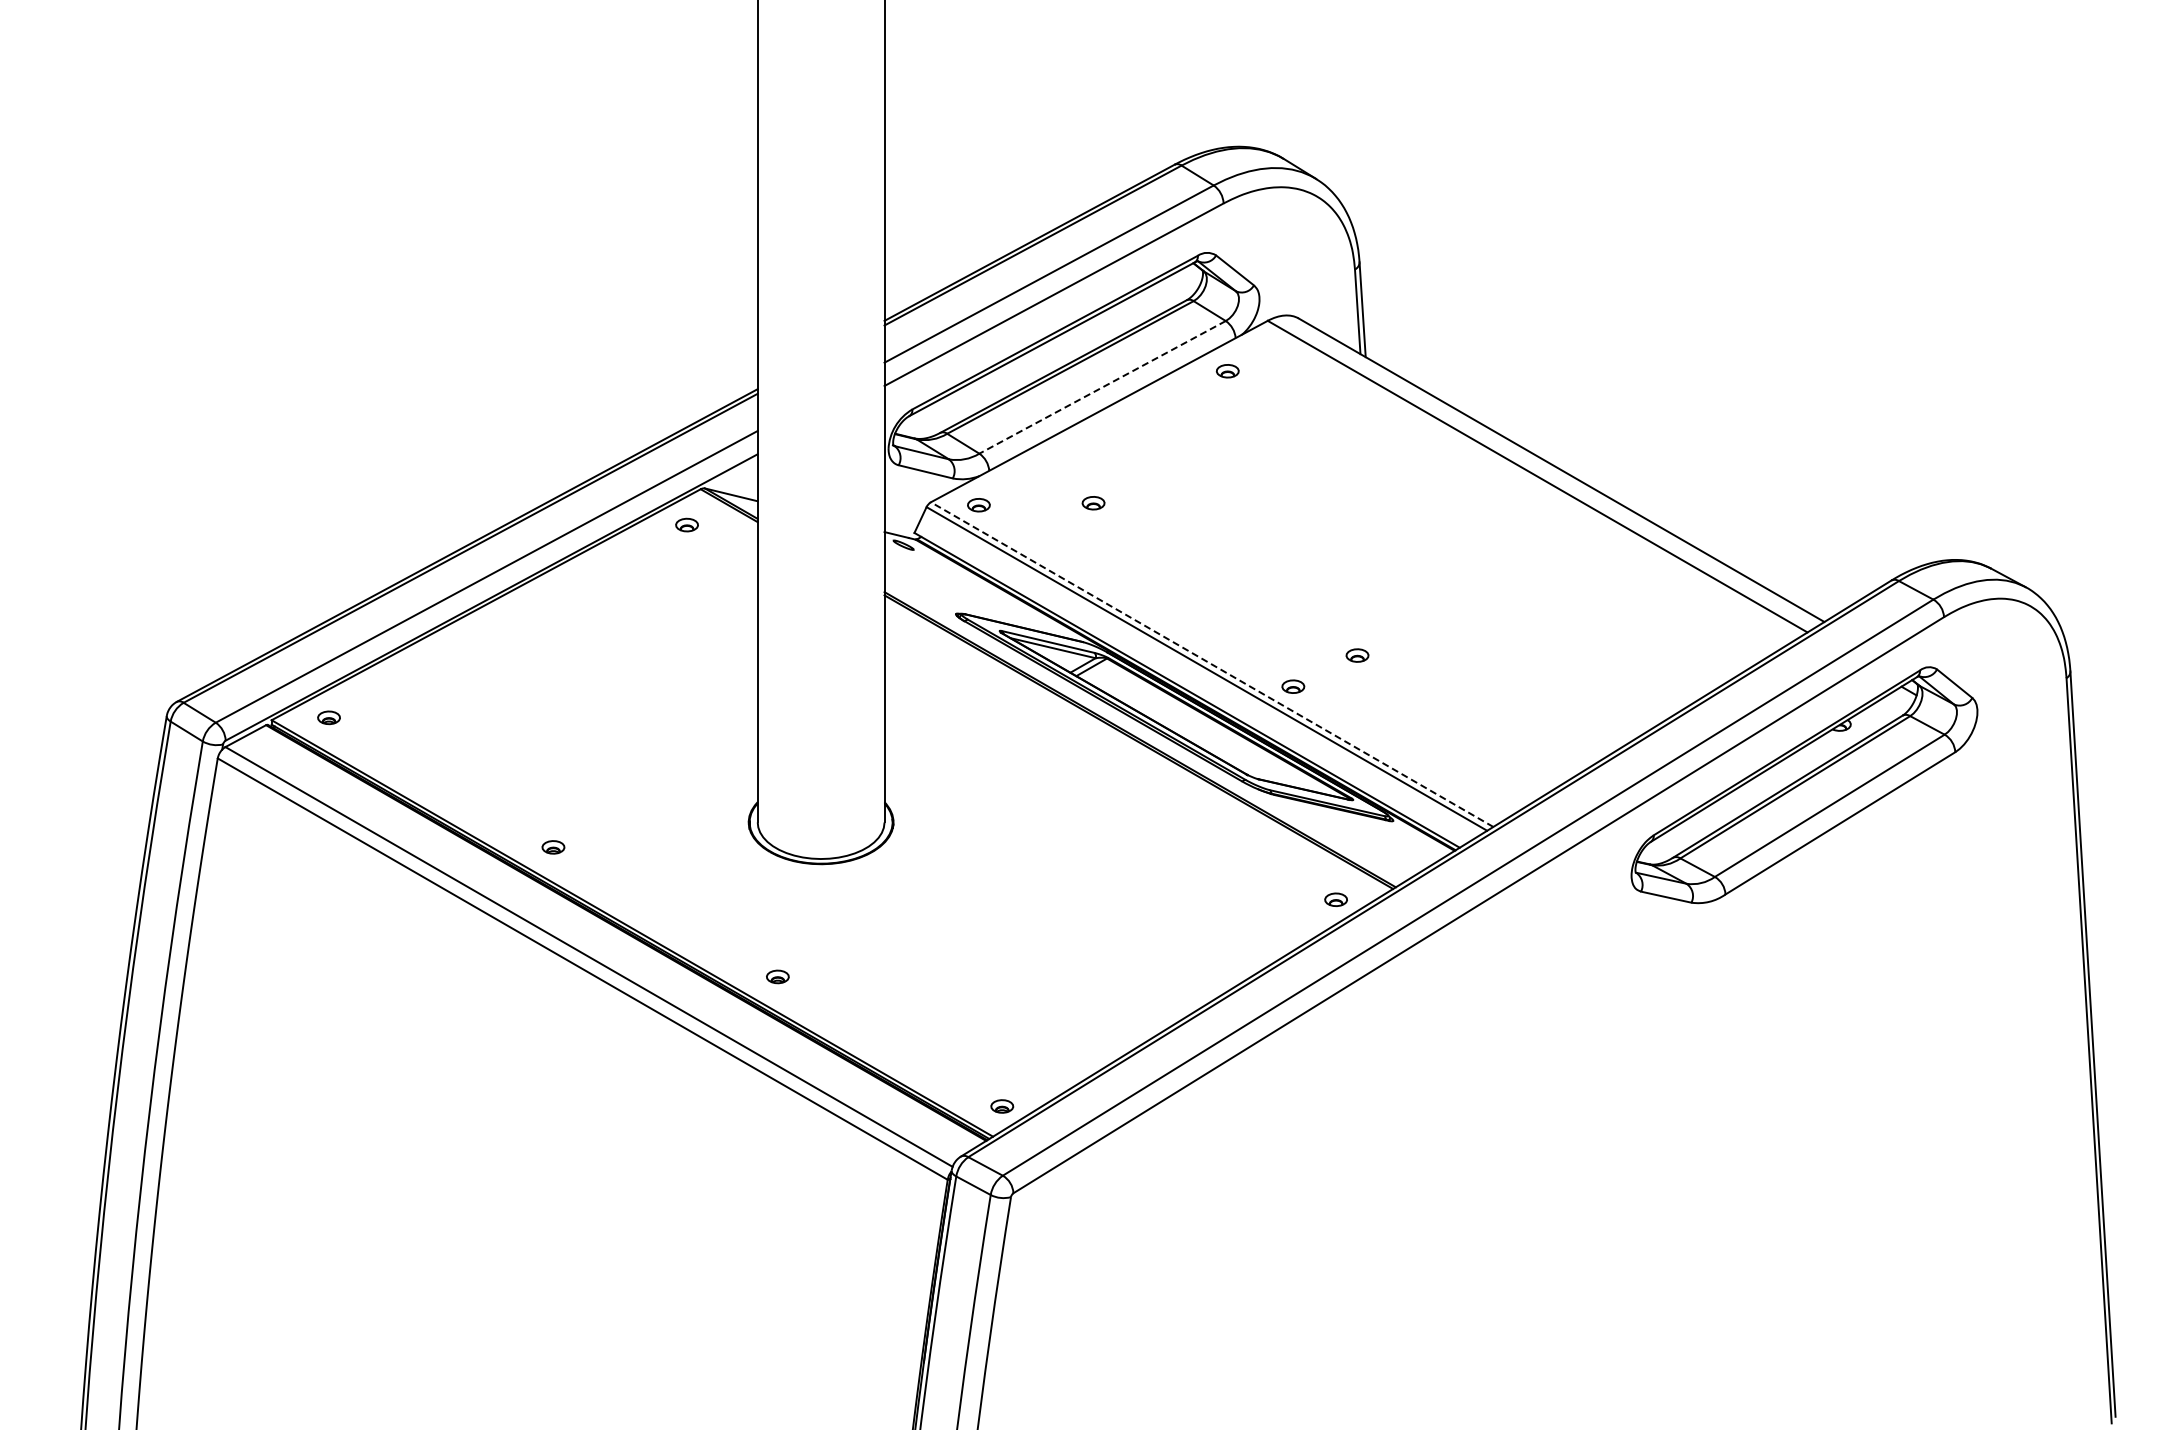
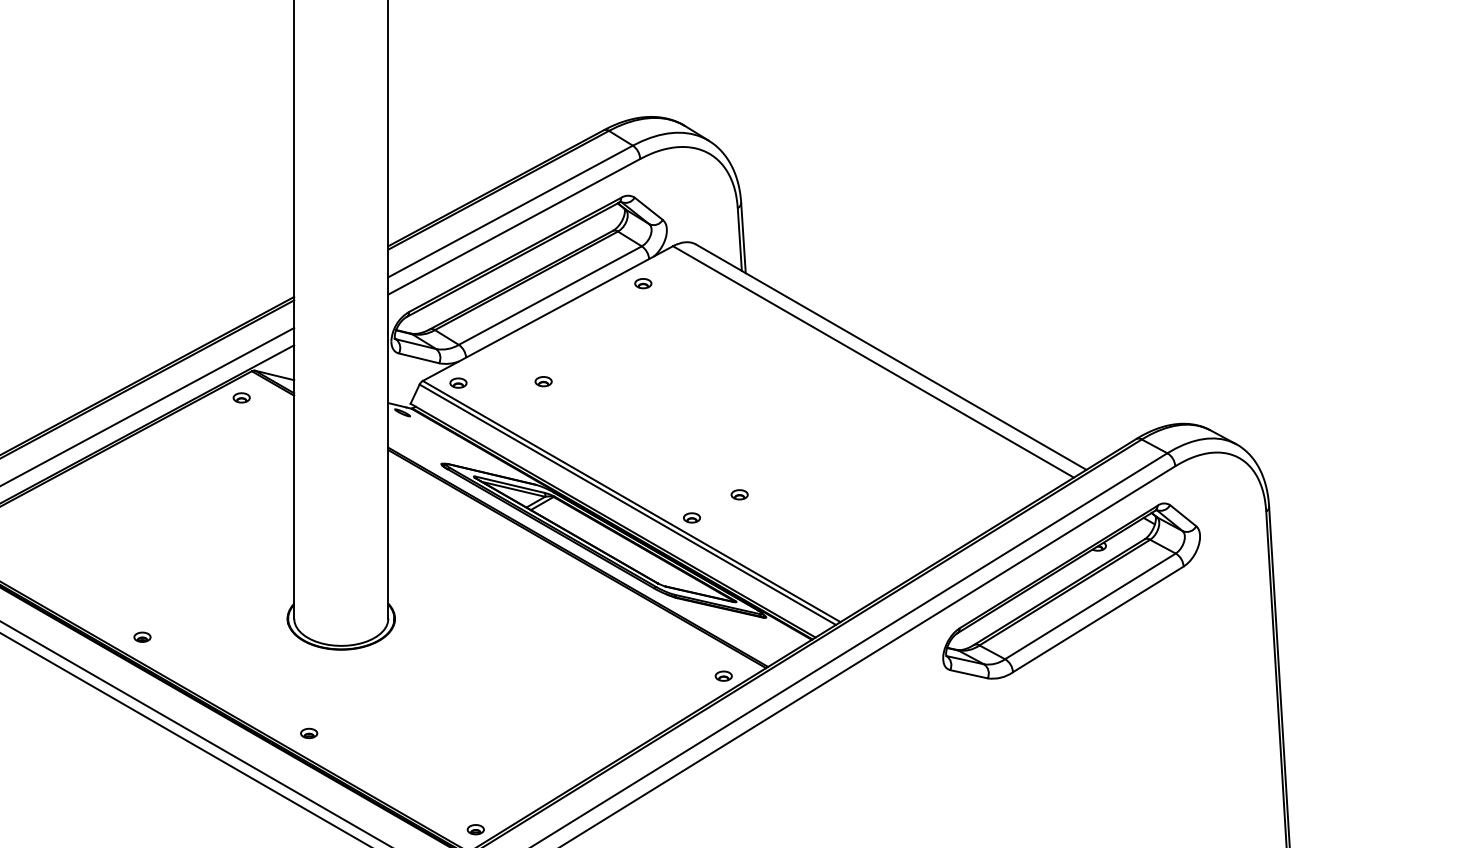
line: (1102, 387) -> (550, 295), dashed -> solid
line: (1212, 664) -> (631, 501), dashed -> solid

